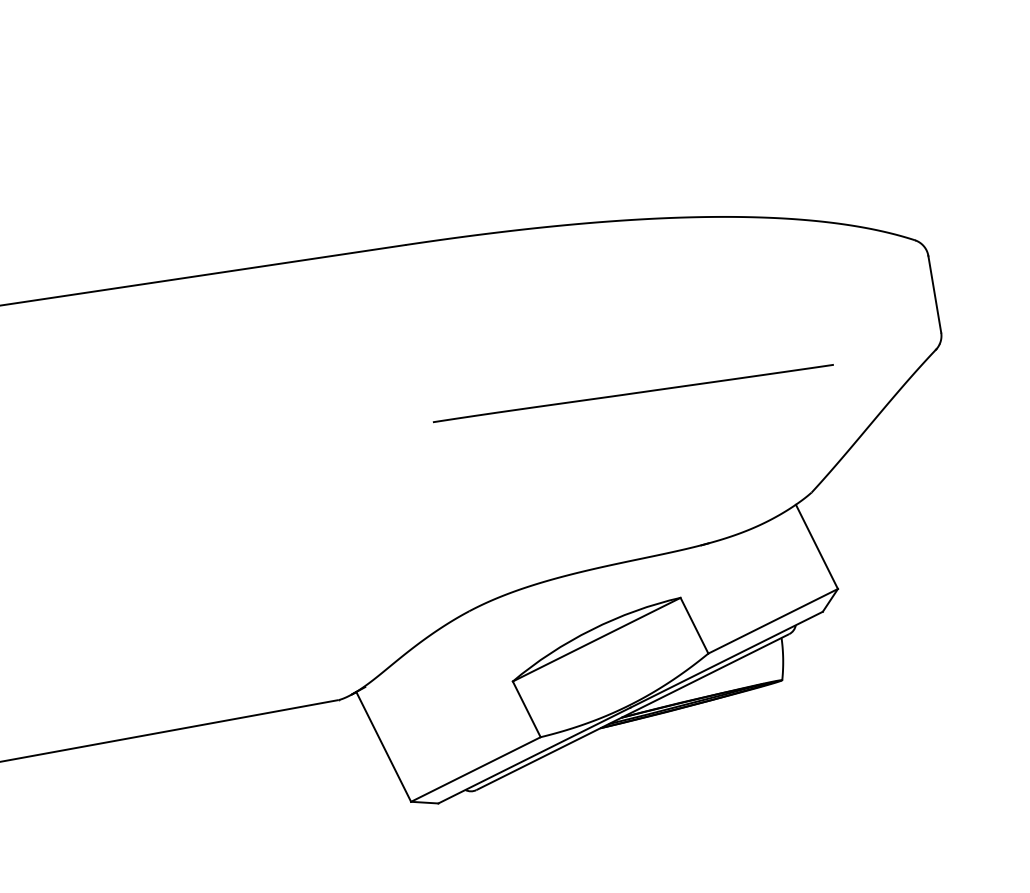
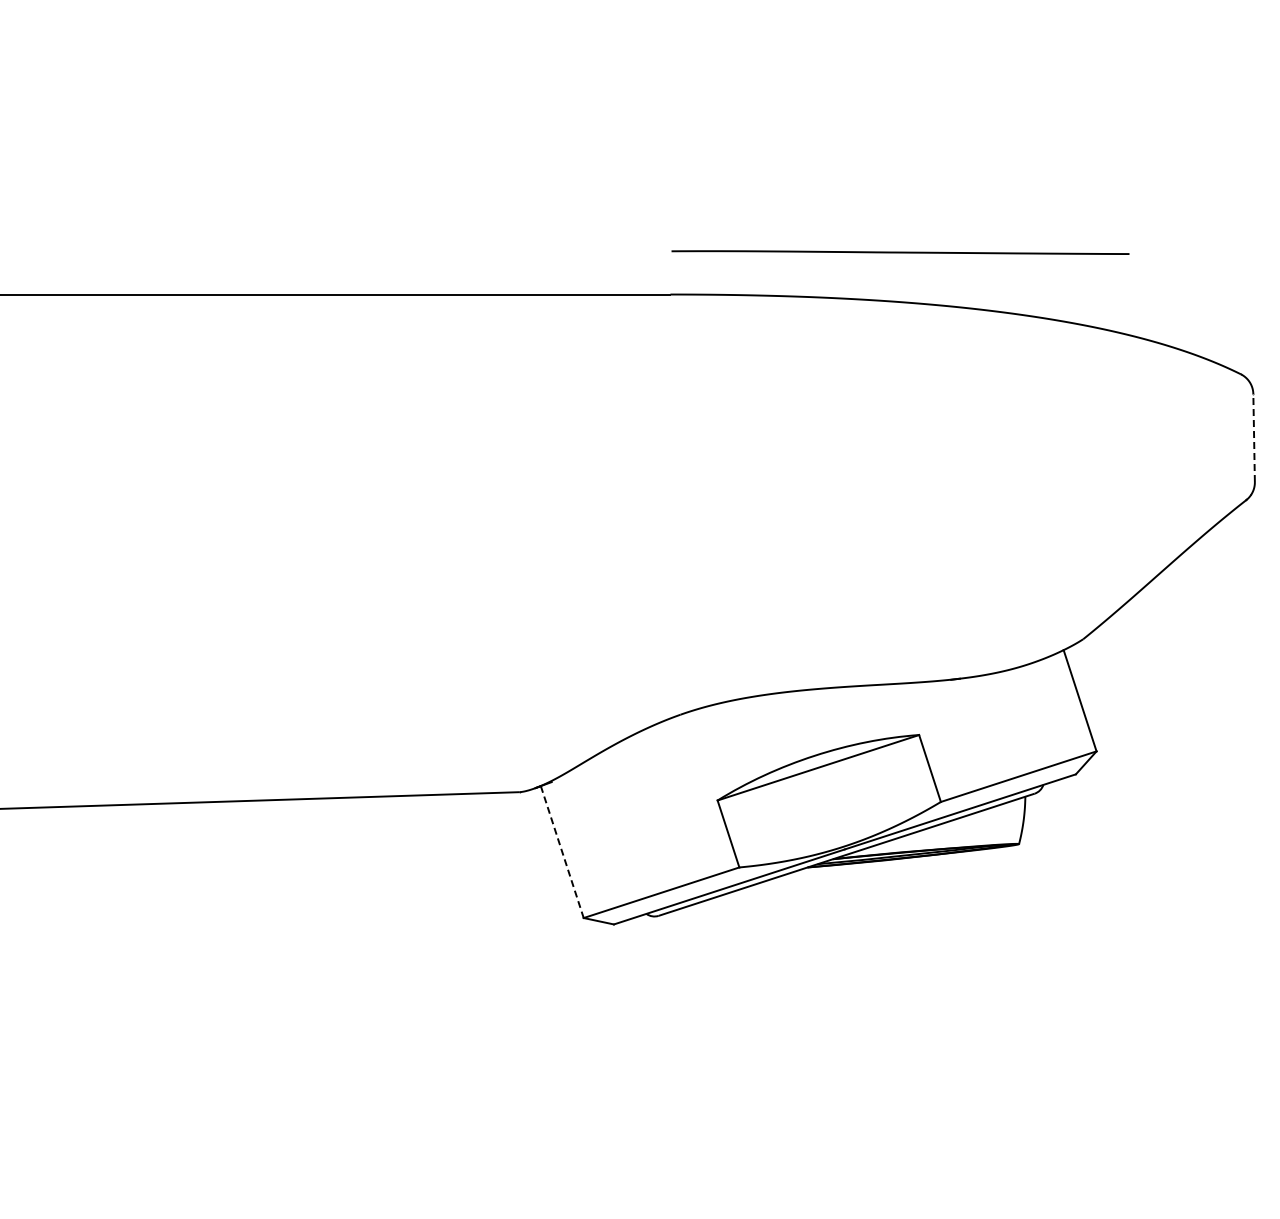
line: (935, 294) -> (1254, 438), solid -> dashed
line: (633, 393) -> (900, 252), moved
line: (383, 747) -> (562, 852), solid -> dashed

